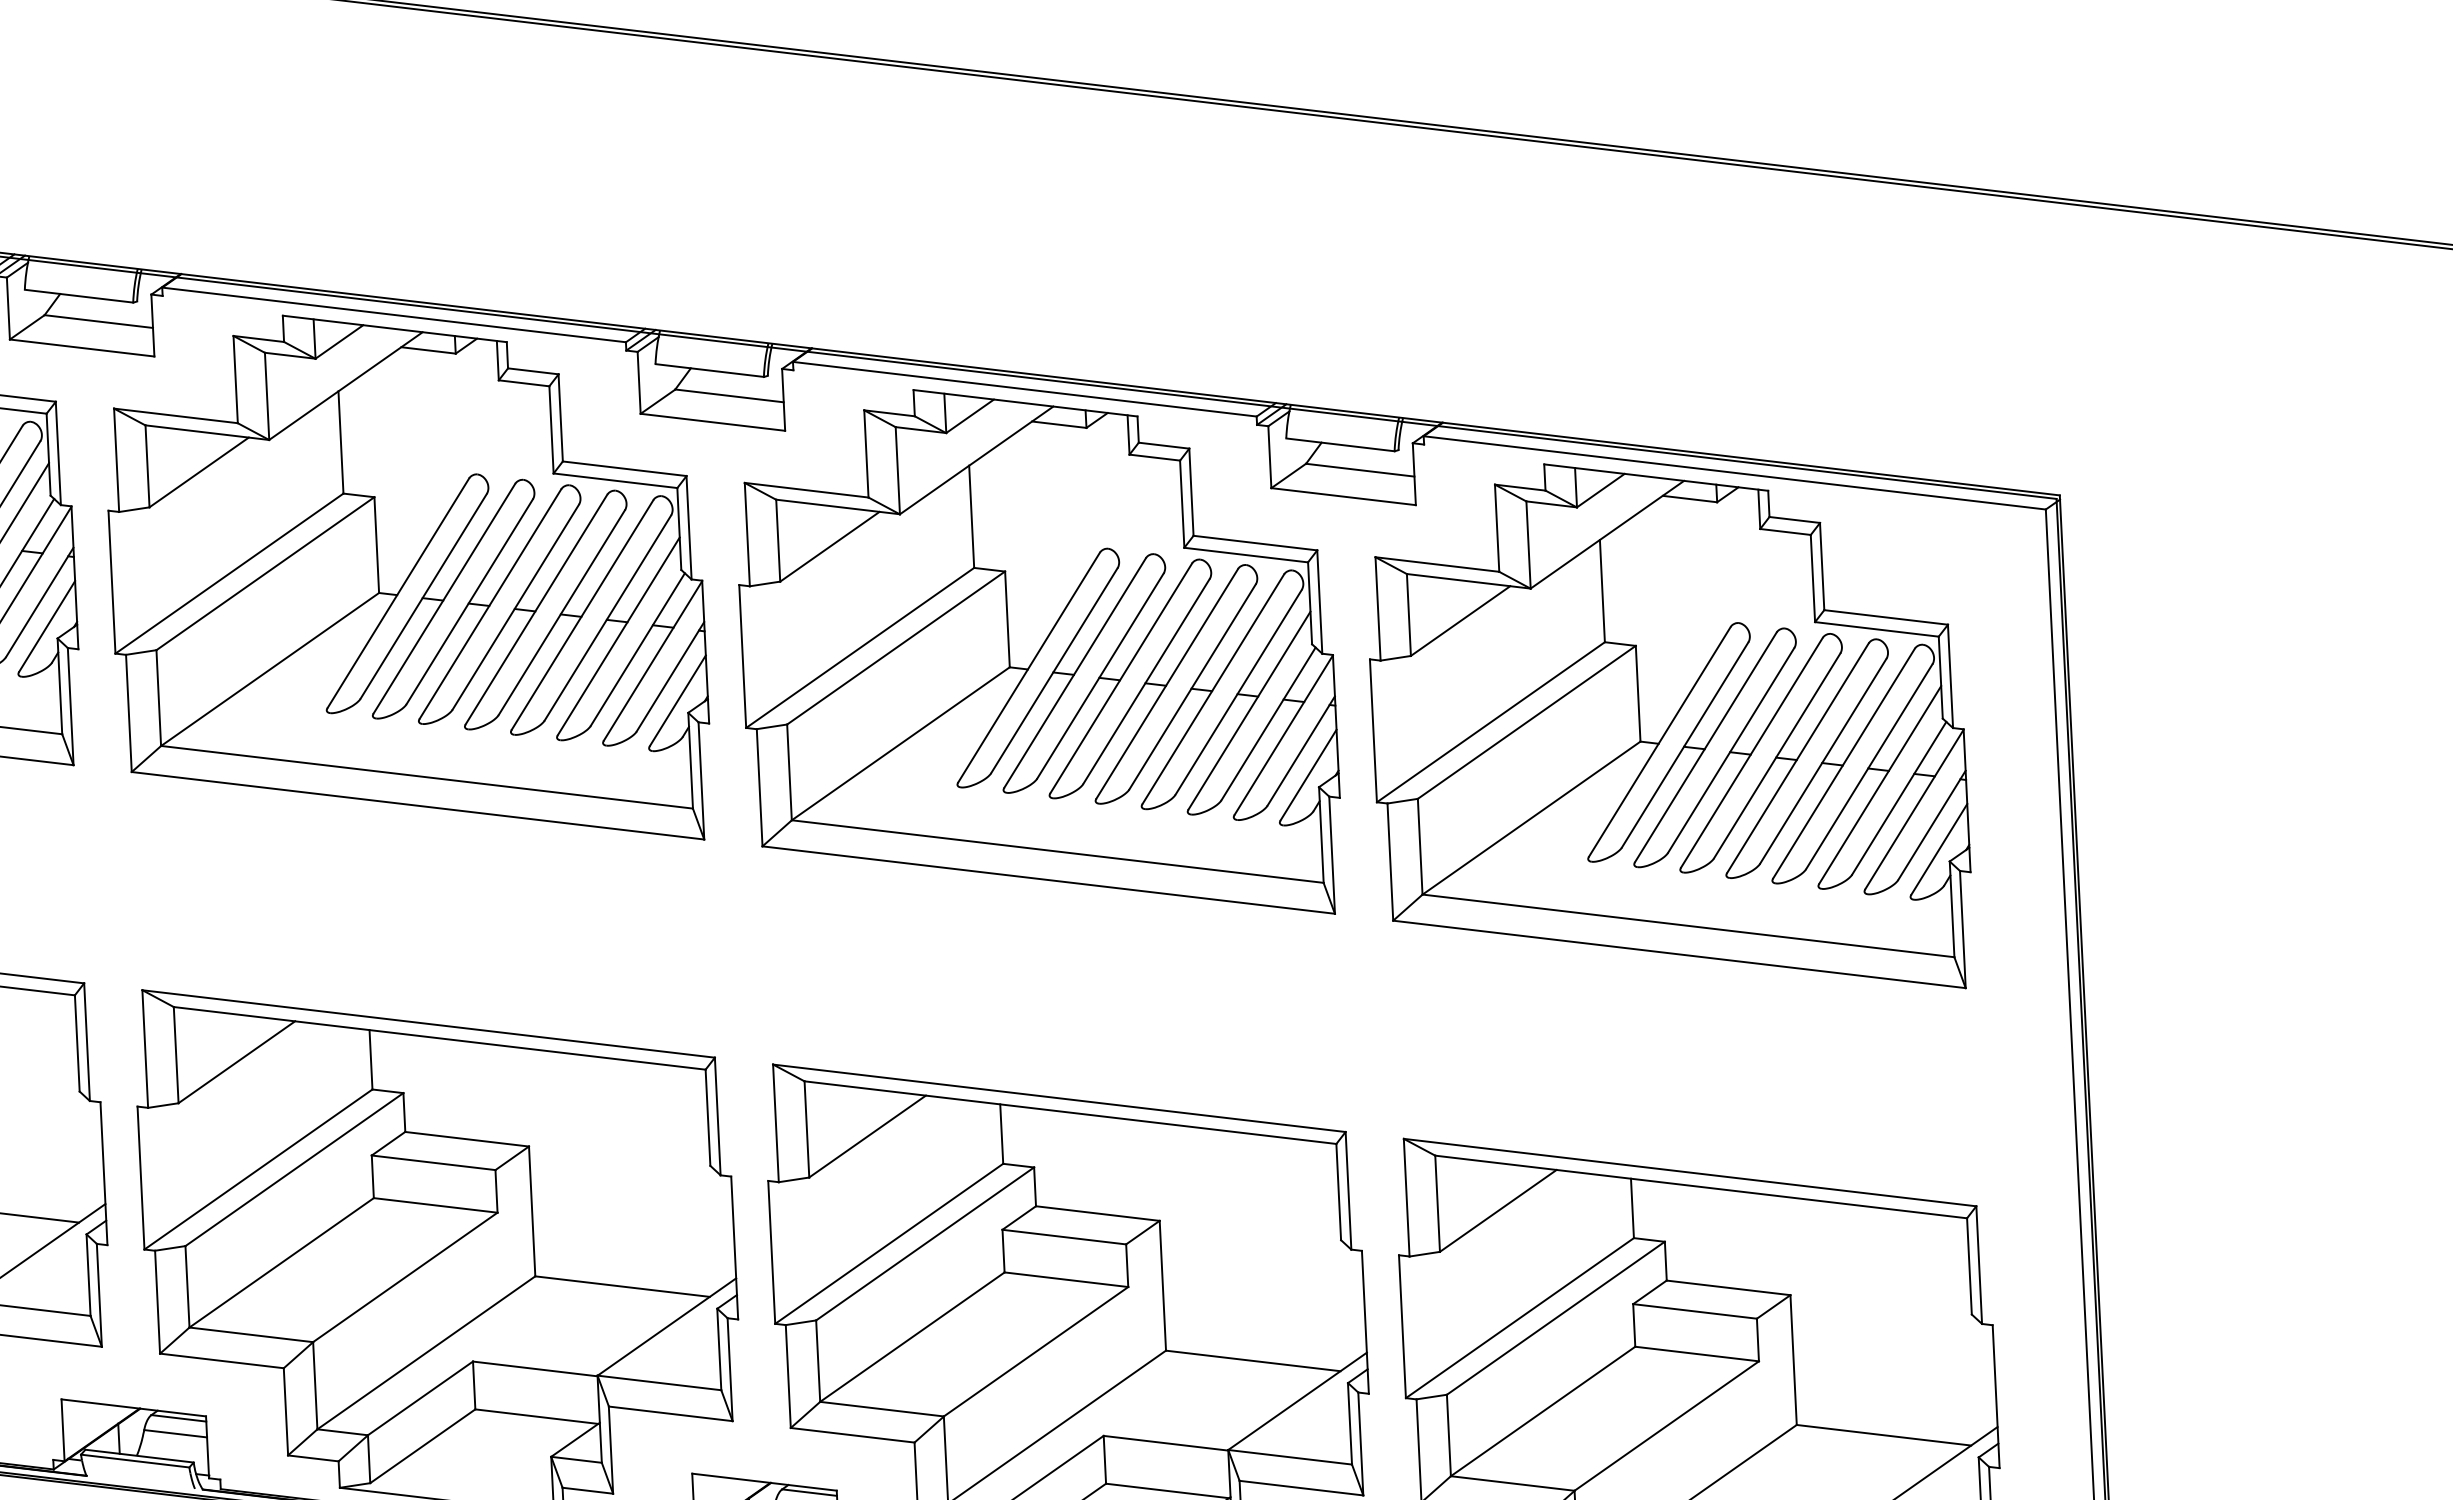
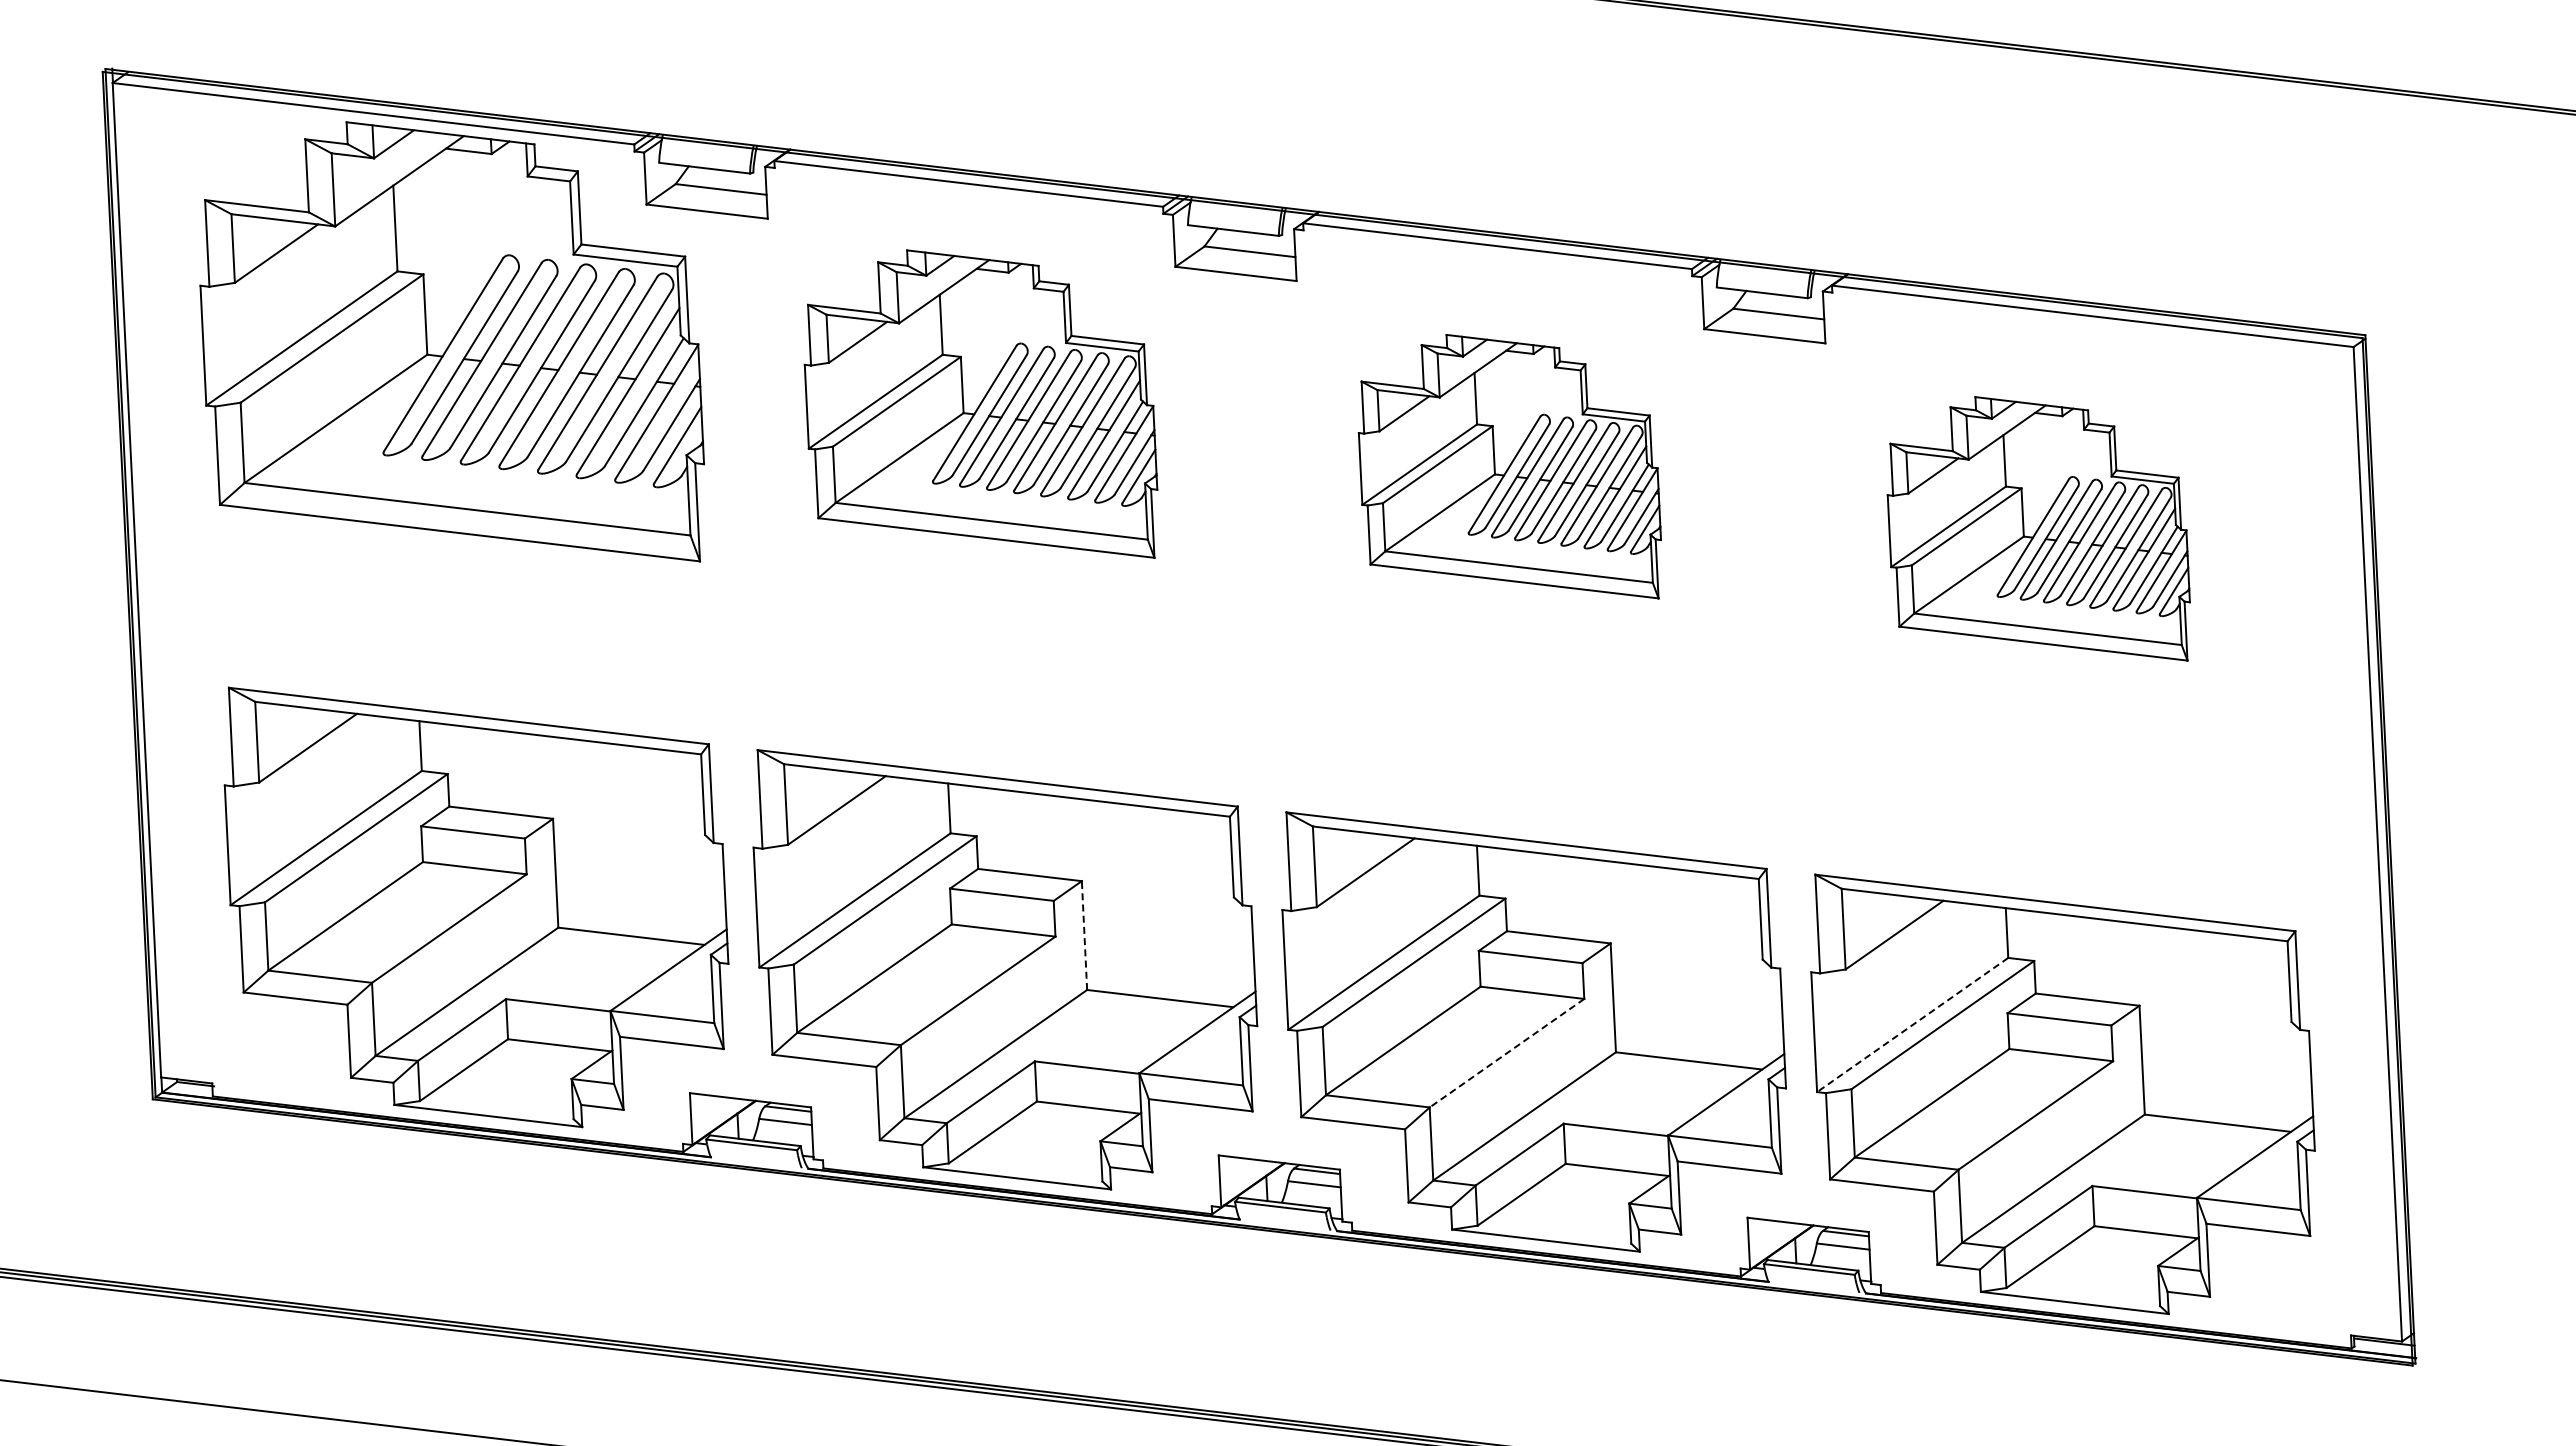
part: (408, 576) -> (980, 403), size x0.7
part: (1039, 651) -> (1509, 466), size x0.6
part: (1669, 725) -> (2038, 528), size x0.6
line: (532, 1211) -> (1084, 935), solid -> dashed
line: (1519, 1318) -> (1912, 1025), solid -> dashed
line: (1035, 1352) -> (1506, 1053), solid -> dashed

